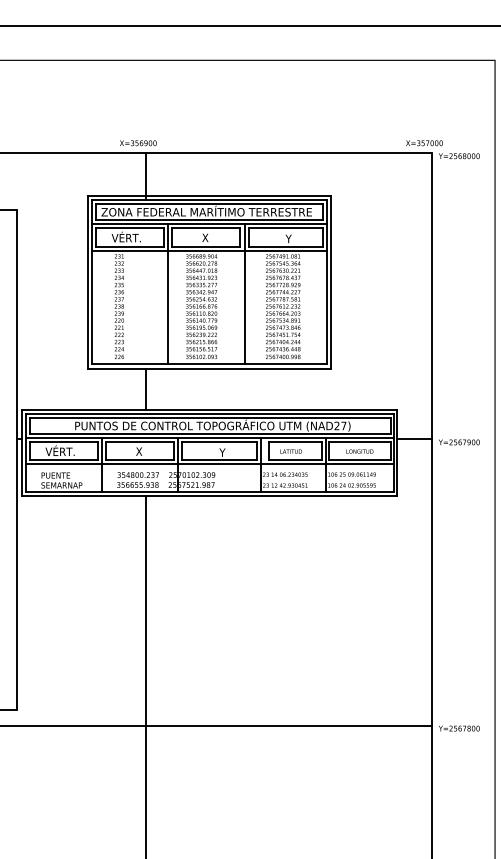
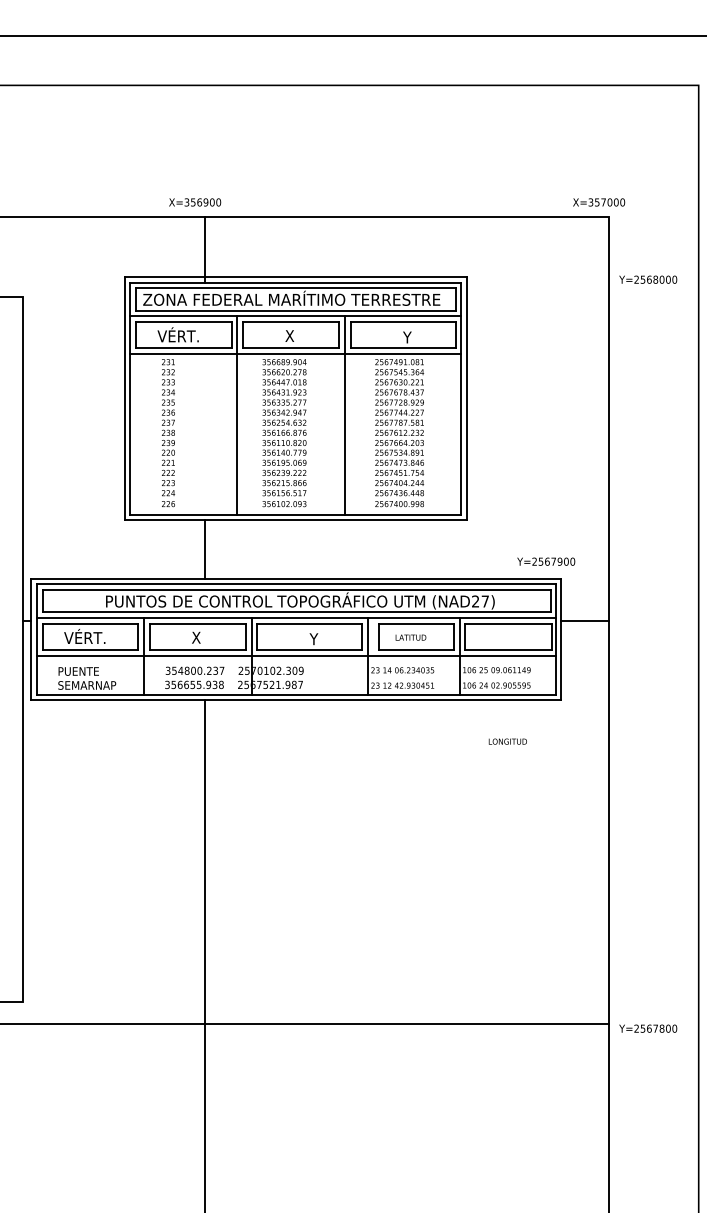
text: (459, 156) -> (648, 279), moved
text: (459, 442) -> (546, 561), moved
text: (359, 451) -> (507, 741), moved

